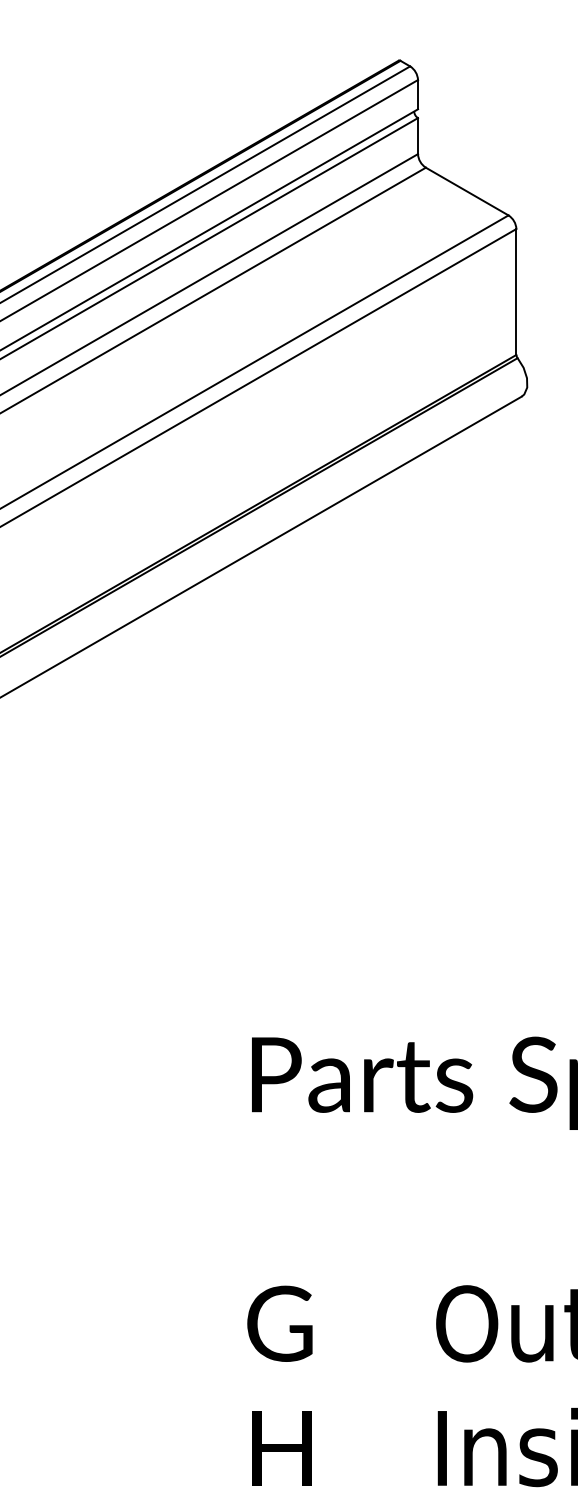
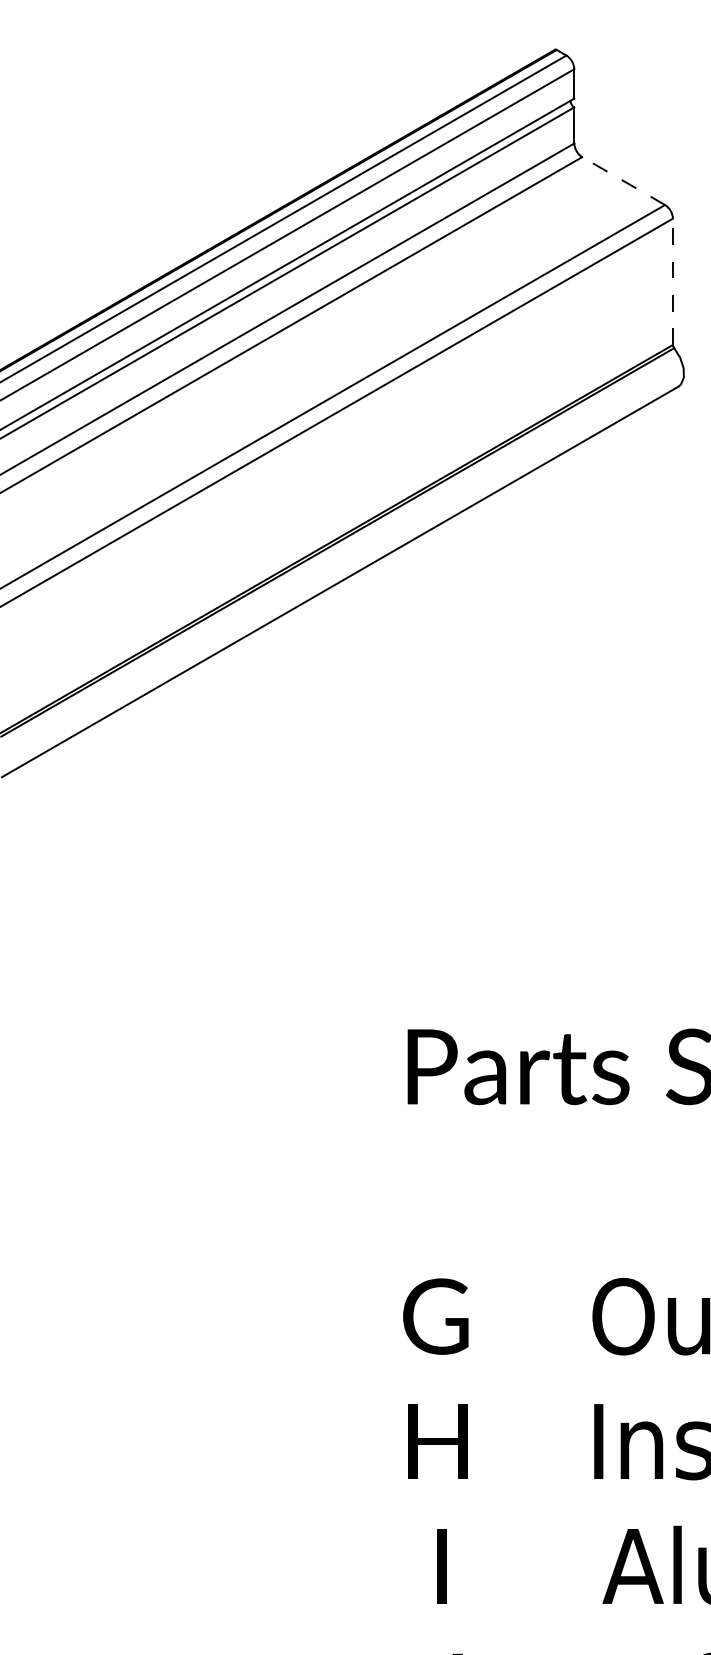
line: (467, 191) -> (623, 181), solid -> dashed
line: (515, 291) -> (672, 281), solid -> dashed

